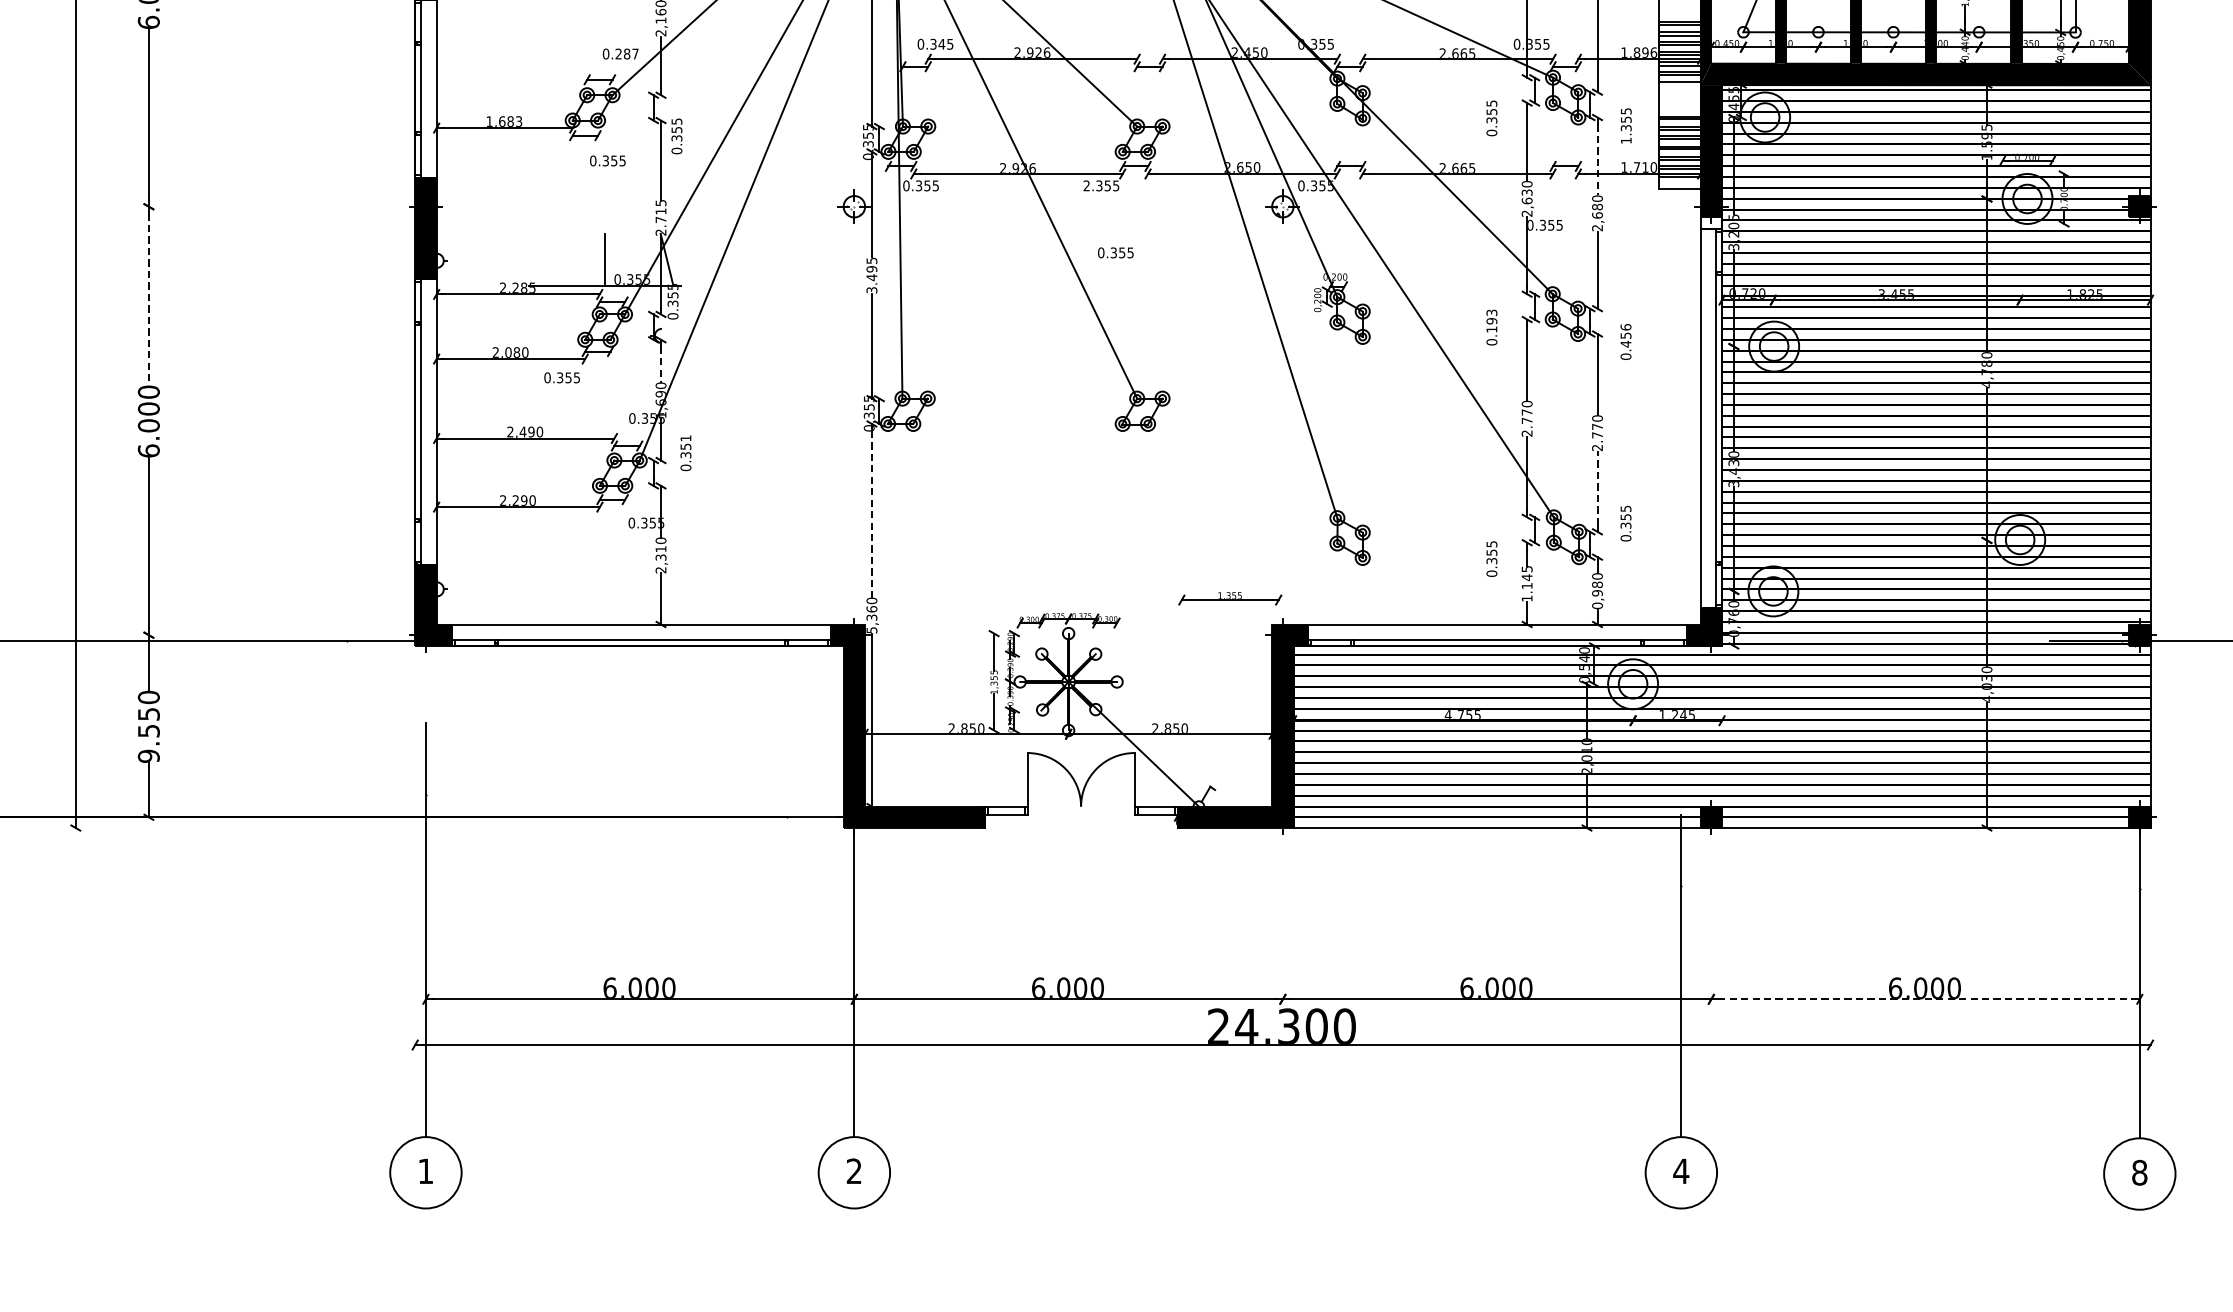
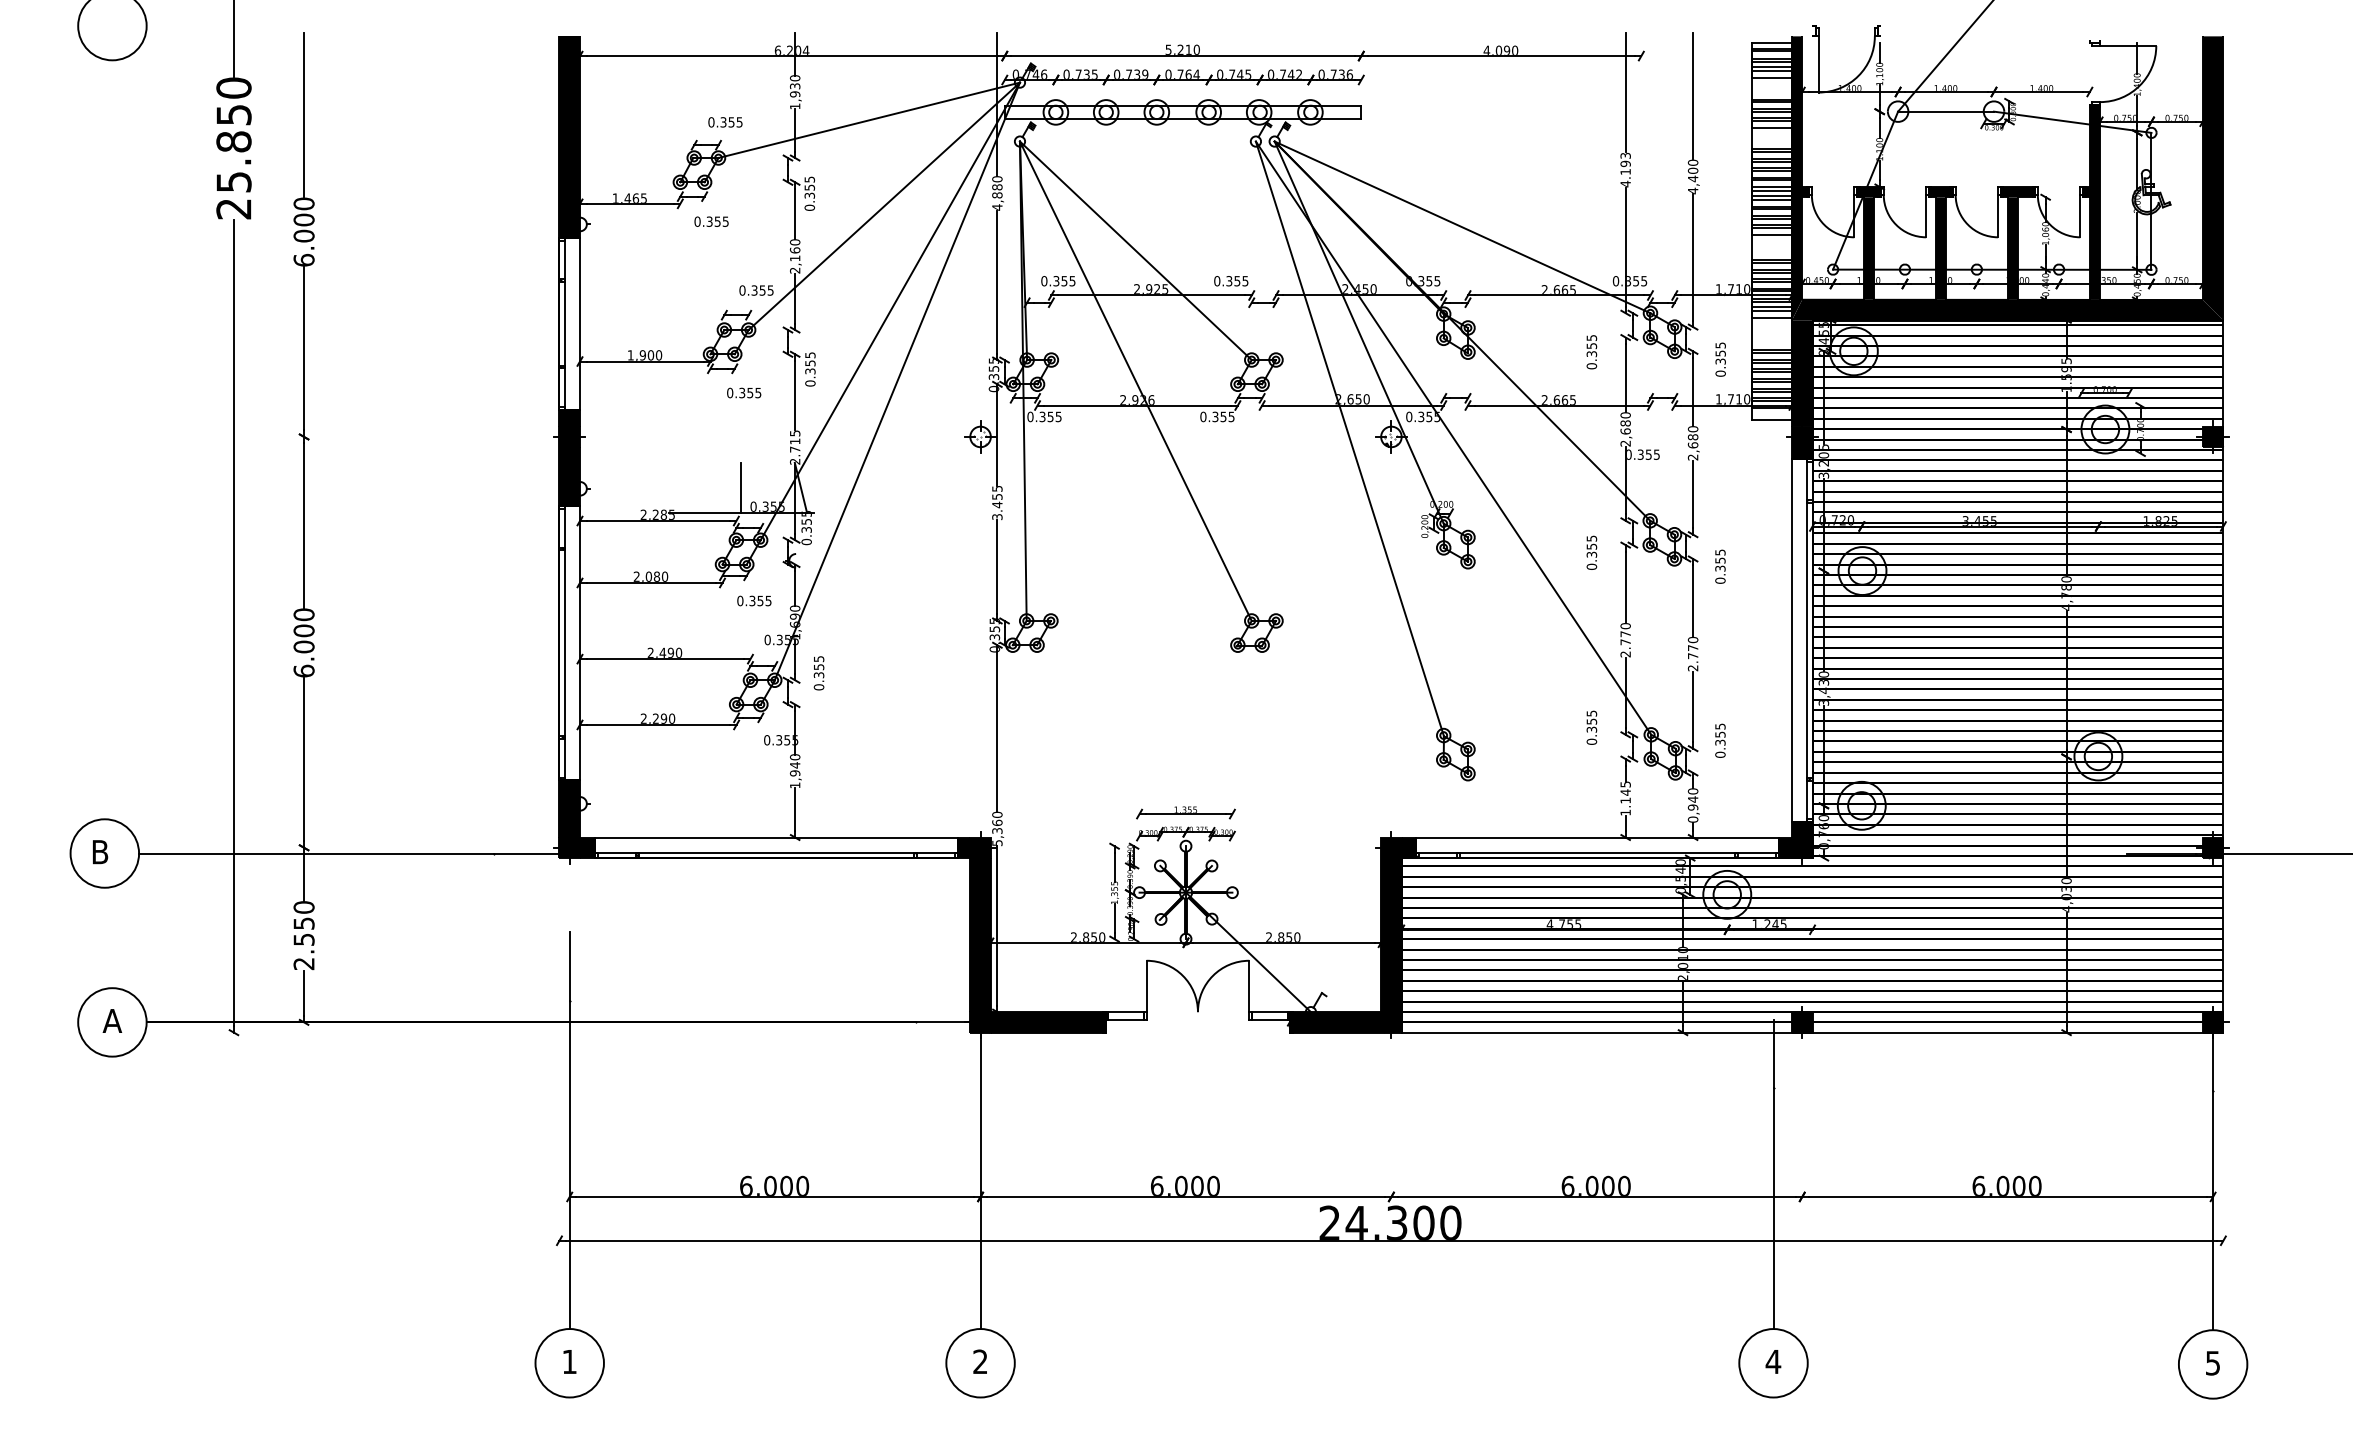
text: (941, 44) -> (1064, 281), 0.345 -> 0.355
text: (1047, 51) -> (1165, 288), 2,926 -> 2,925
text: (1645, 51) -> (1739, 288), 1,896 -> 1,710
text: (626, 54) -> (762, 290), 0.287 -> 0.355
text: (510, 121) -> (650, 355), 1,683 -> 1,900
text: (1626, 140) -> (1720, 373), 1.355 -> 0.355
line: (1597, 160) -> (1693, 392), dashed -> solid
text: (1086, 185) -> (1203, 416), 2.355 -> 0.355
text: (1526, 192) -> (1625, 423), 2,630 -> 2,680
fill: (1711, 222) -> (1802, 452), added
text: (1116, 253) -> (1231, 281), moved
text: (872, 268) -> (997, 496), 3.495 -> 3.455
line: (149, 300) -> (304, 526), dashed -> solid
text: (1491, 320) -> (1591, 546), 0.193 -> 0.355
text: (1626, 335) -> (1720, 560), 0.456 -> 0.355
line: (661, 364) -> (795, 588), dashed -> solid
text: (562, 377) -> (754, 600), moved
text: (686, 438) -> (819, 659), 0.351 -> 0.355
line: (1597, 487) -> (1693, 706), dashed -> solid
line: (872, 513) -> (997, 731), dashed -> solid
text: (1491, 558) -> (1591, 727), moved
text: (661, 559) -> (795, 775), 2,310 -> 1,940
text: (1596, 584) -> (1692, 799), 0,980 -> 0,940
part: (1229, 598) -> (1185, 812), moved
text: (148, 755) -> (303, 963), 9.550 -> 2.550
line: (1925, 998) -> (2007, 1196), dashed -> solid
text: (2139, 1172) -> (2212, 1362), 8 -> 5

